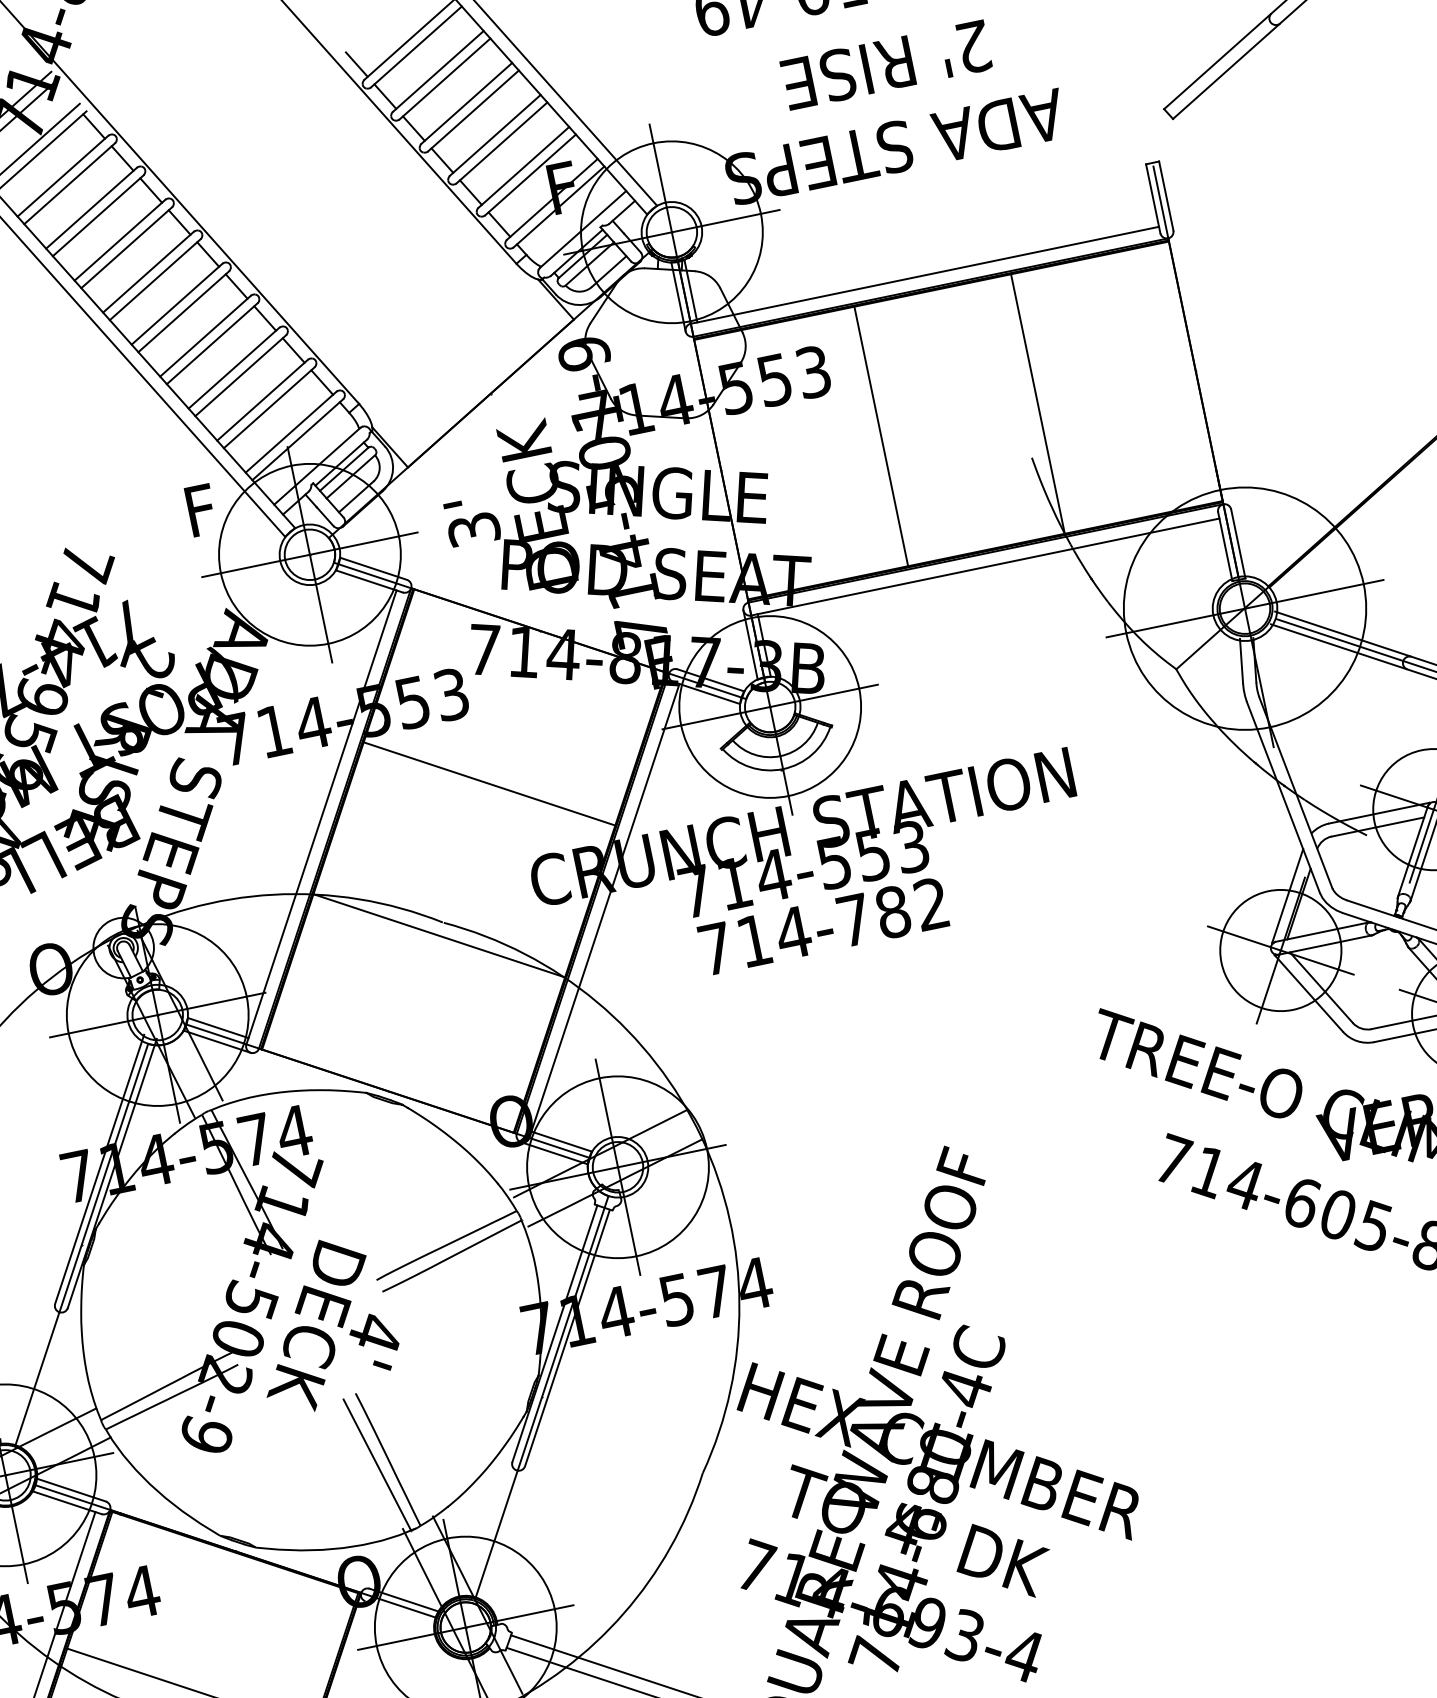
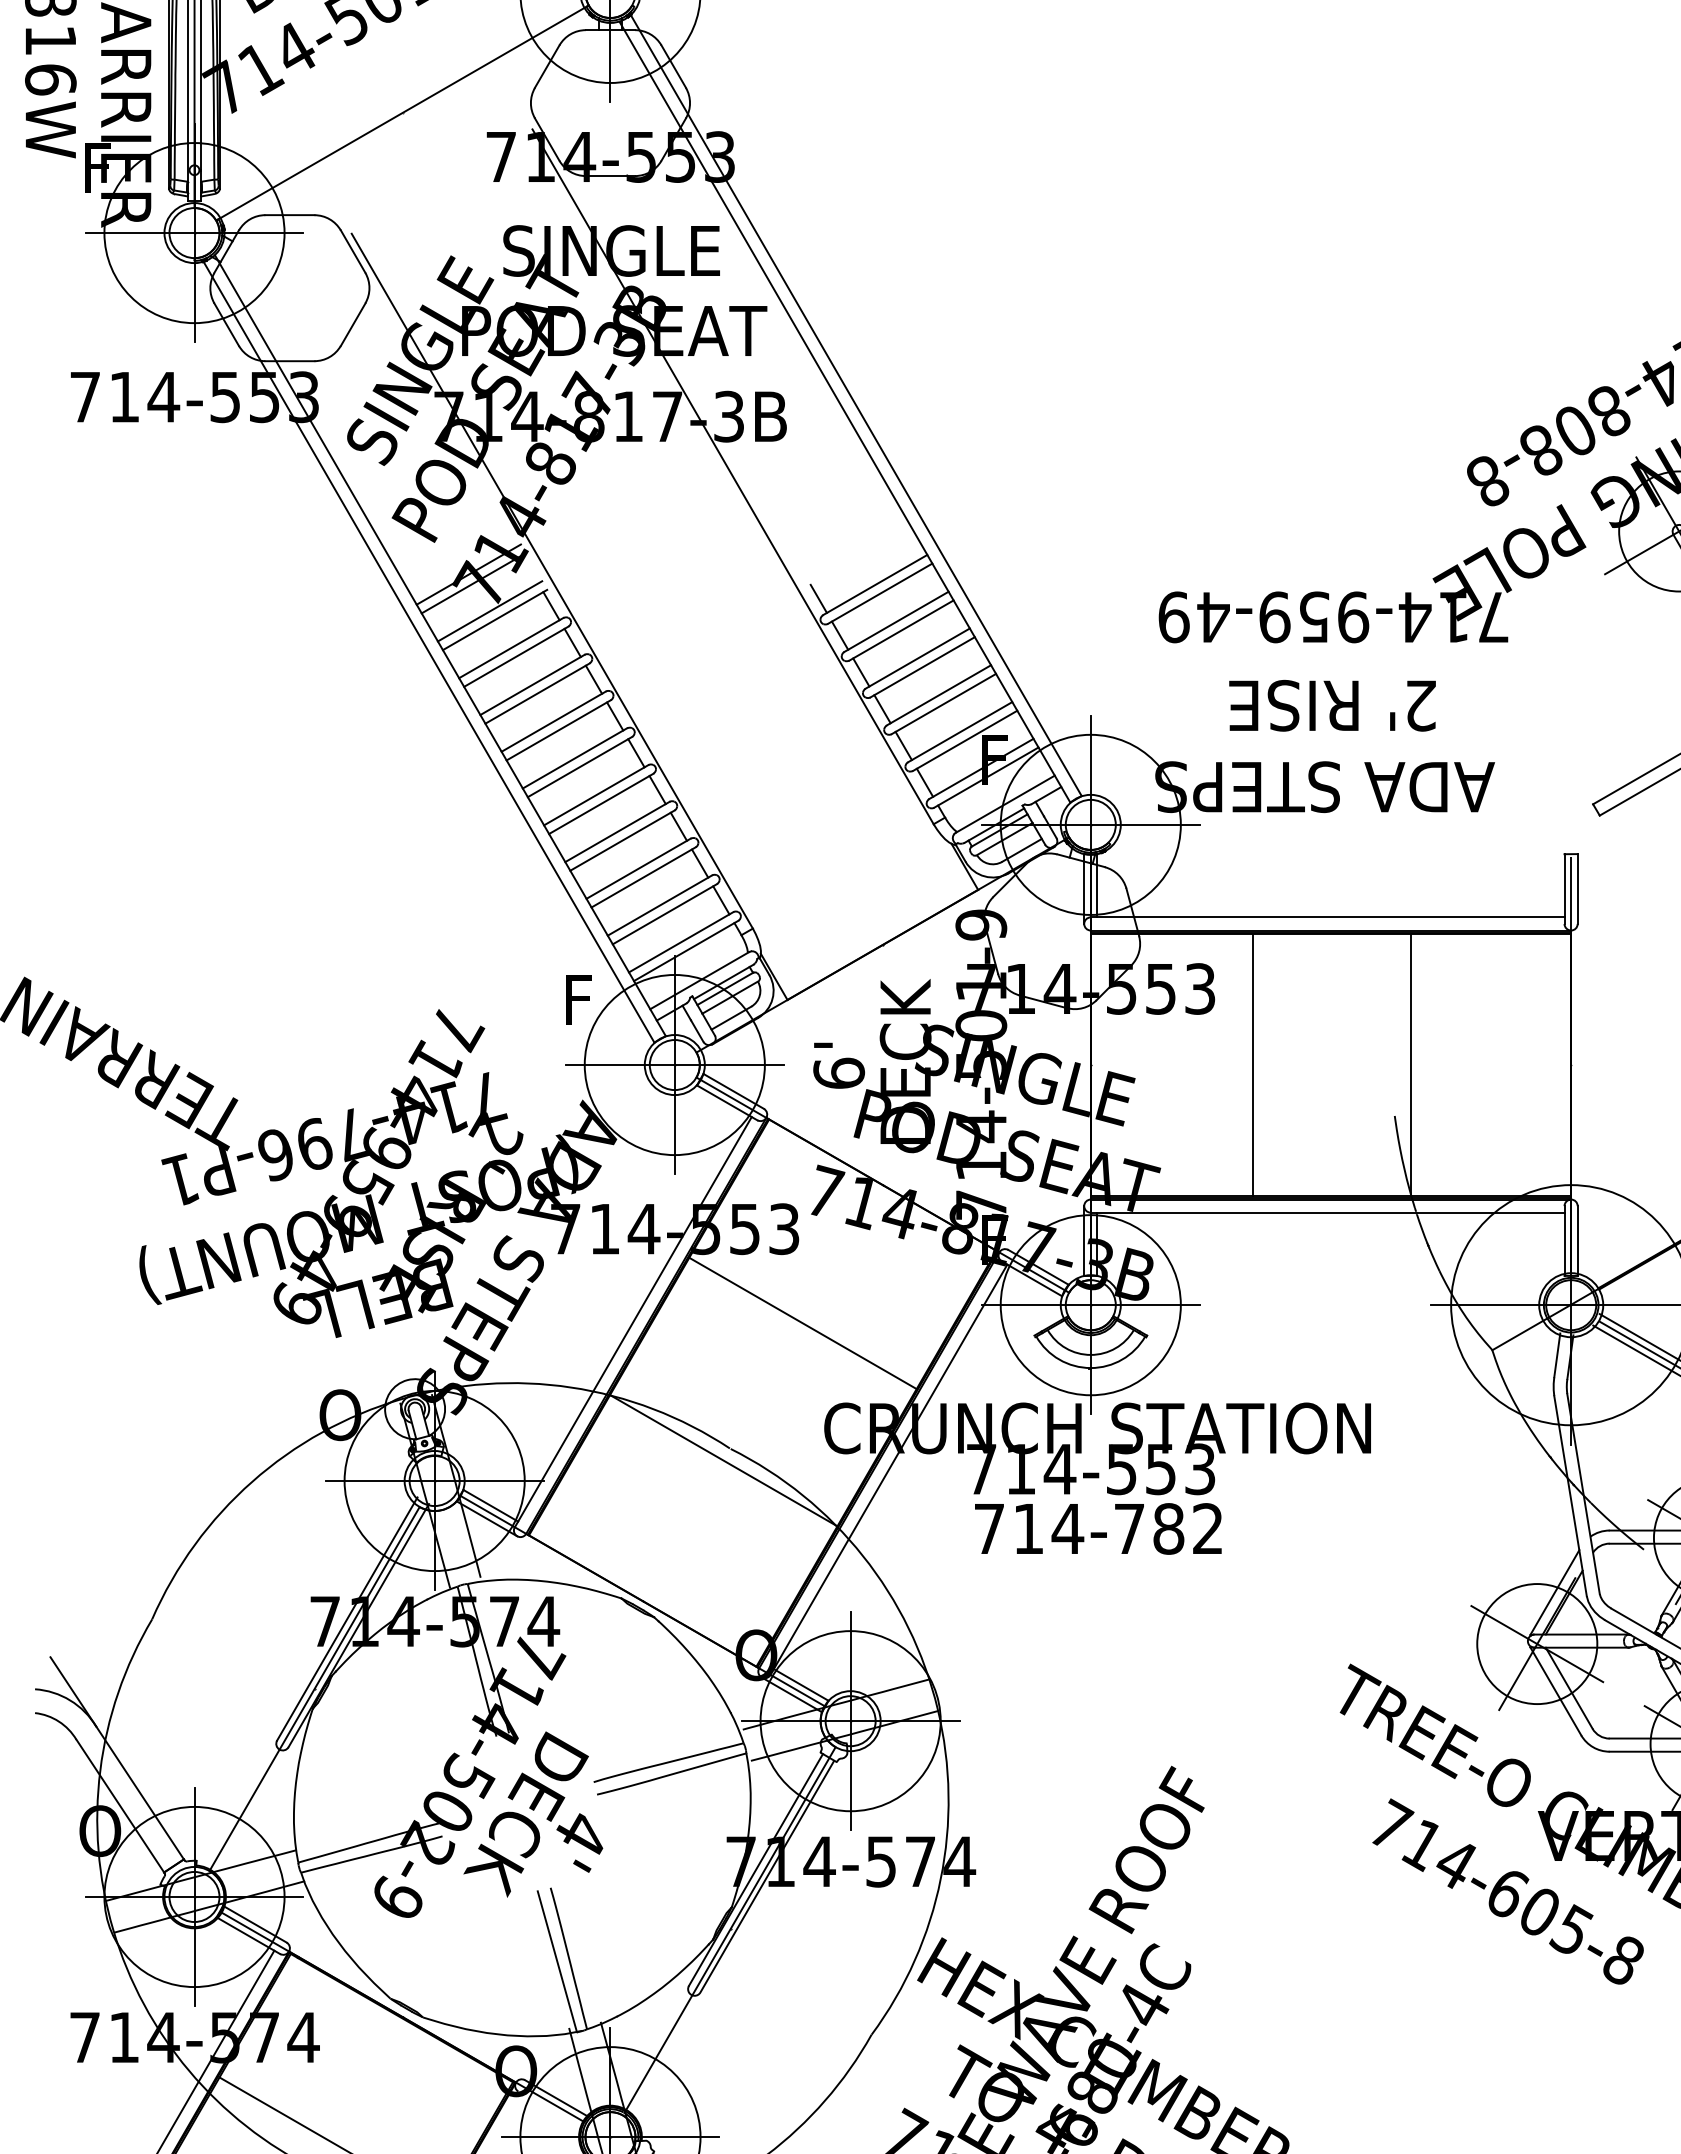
text: (474, 528) -> (839, 1072), 3' -> 6'

